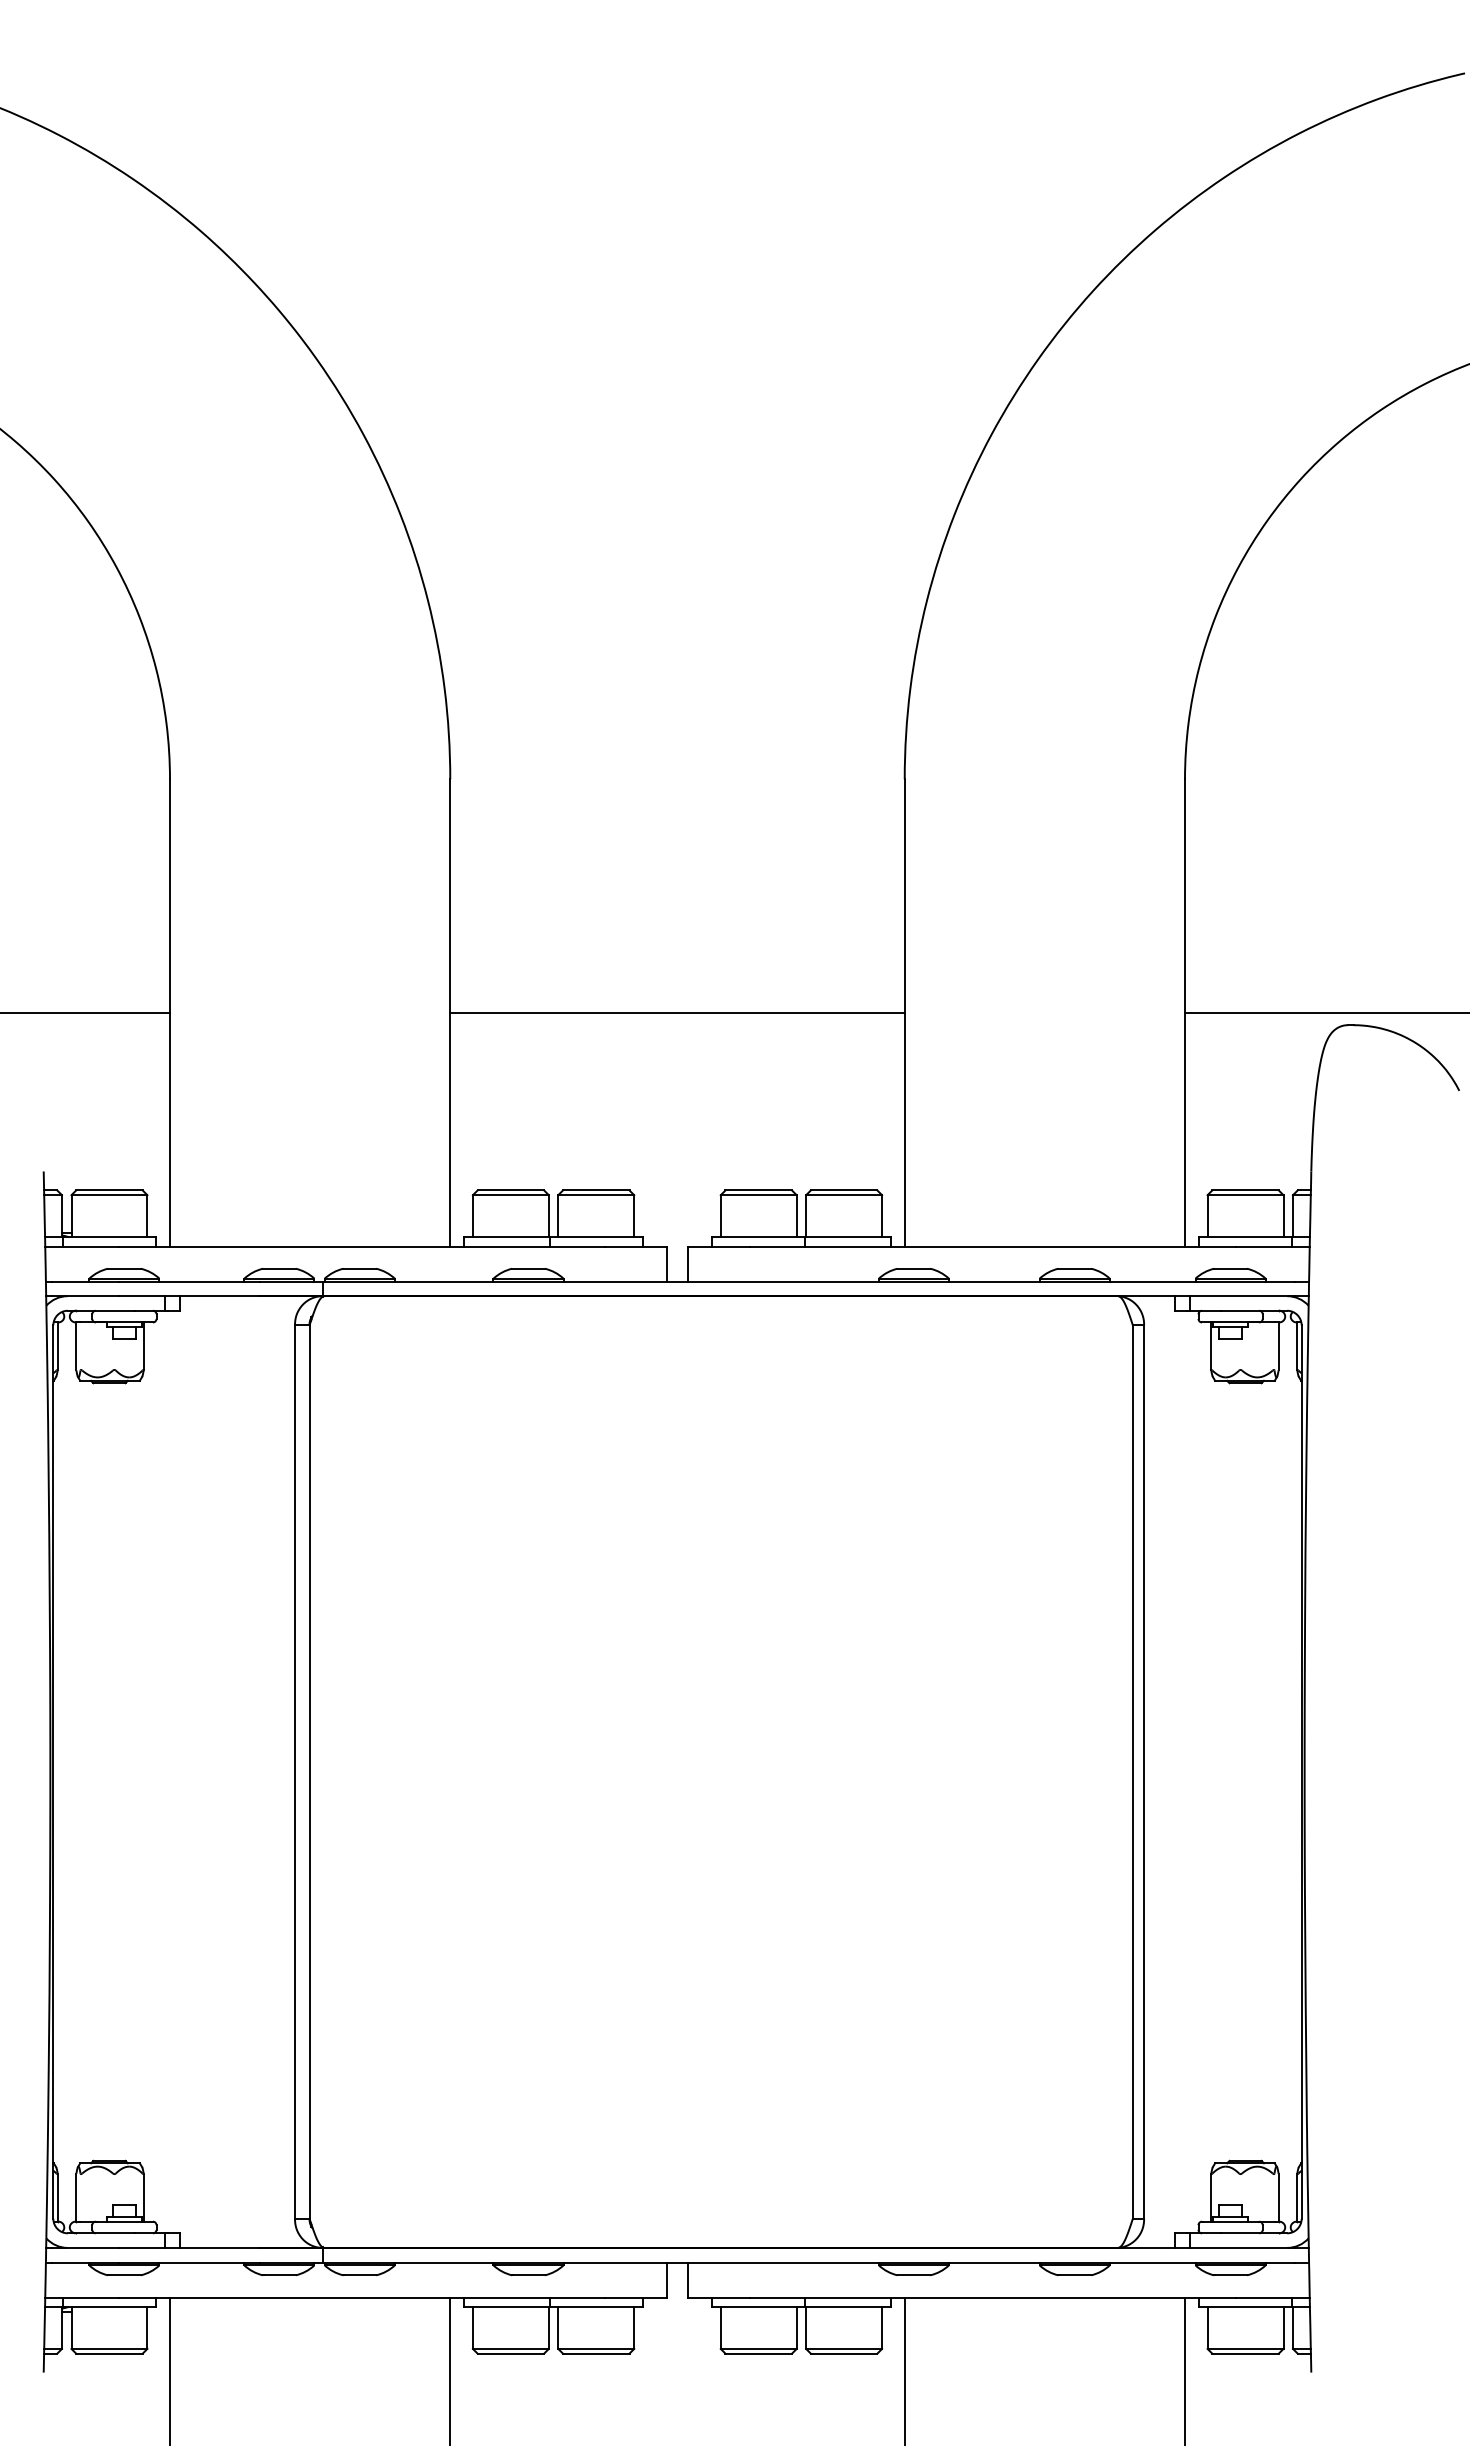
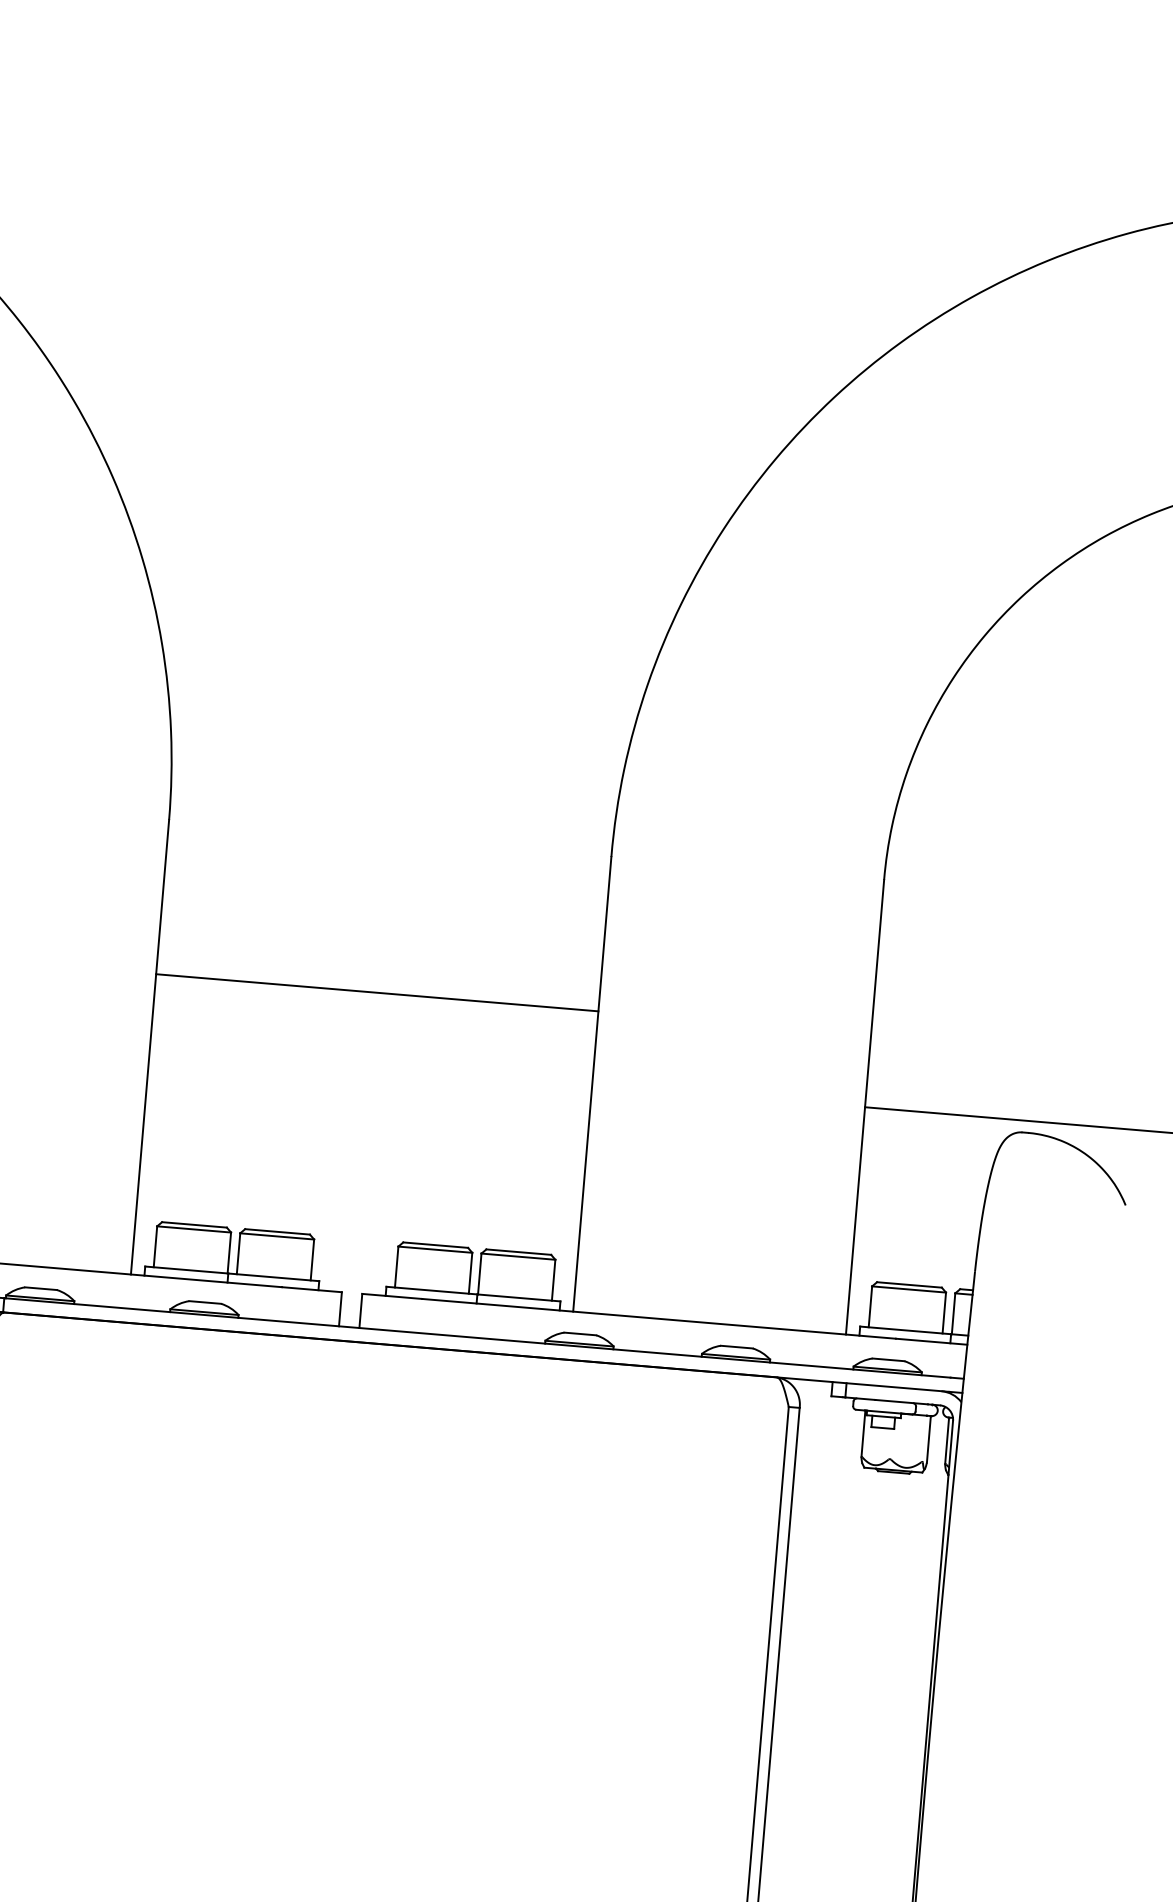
line: (677, 1012) -> (377, 992), moved

